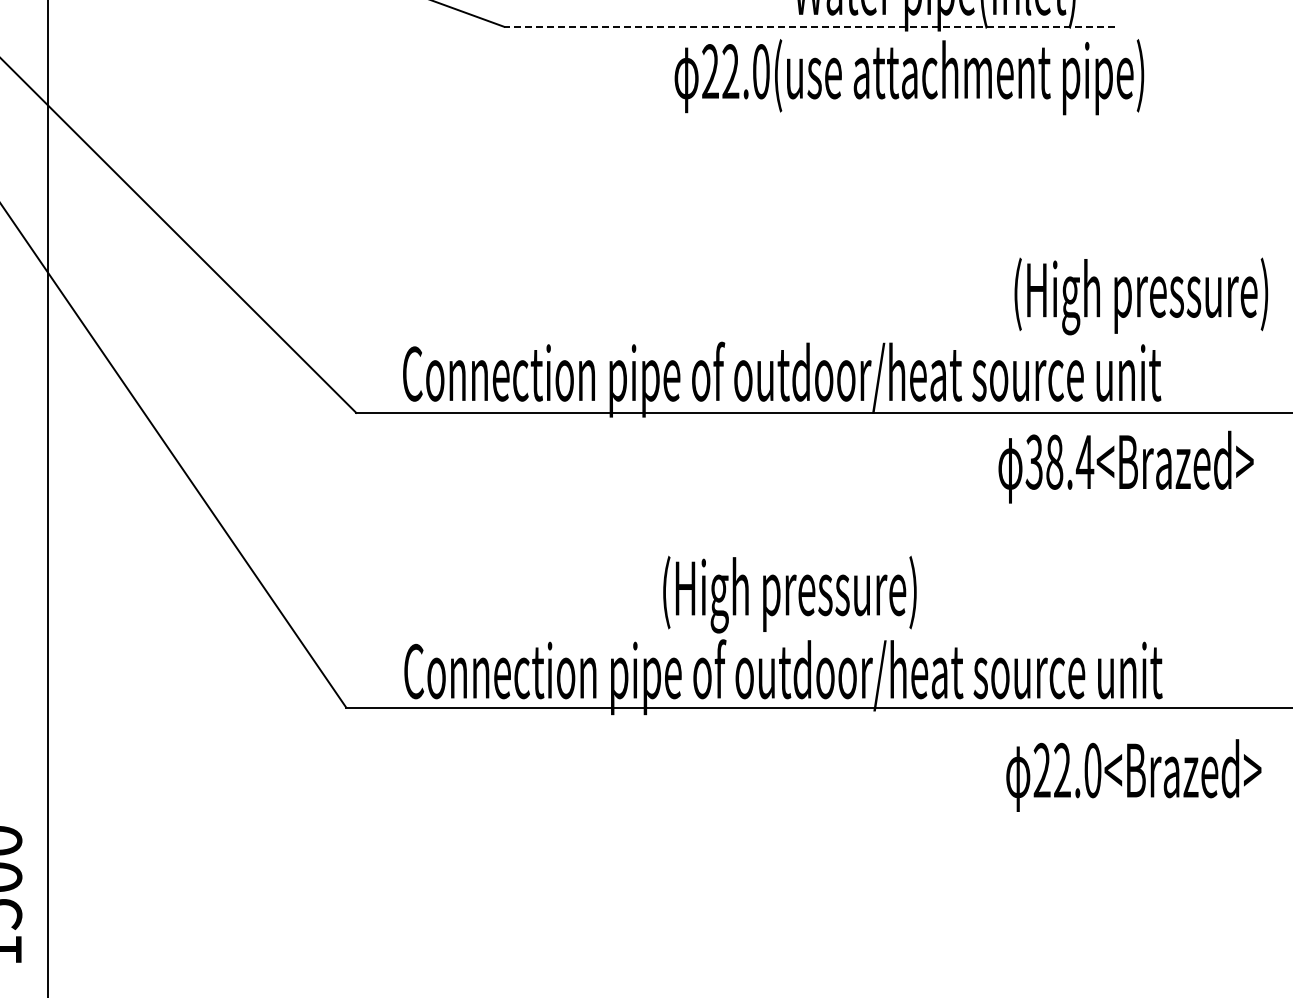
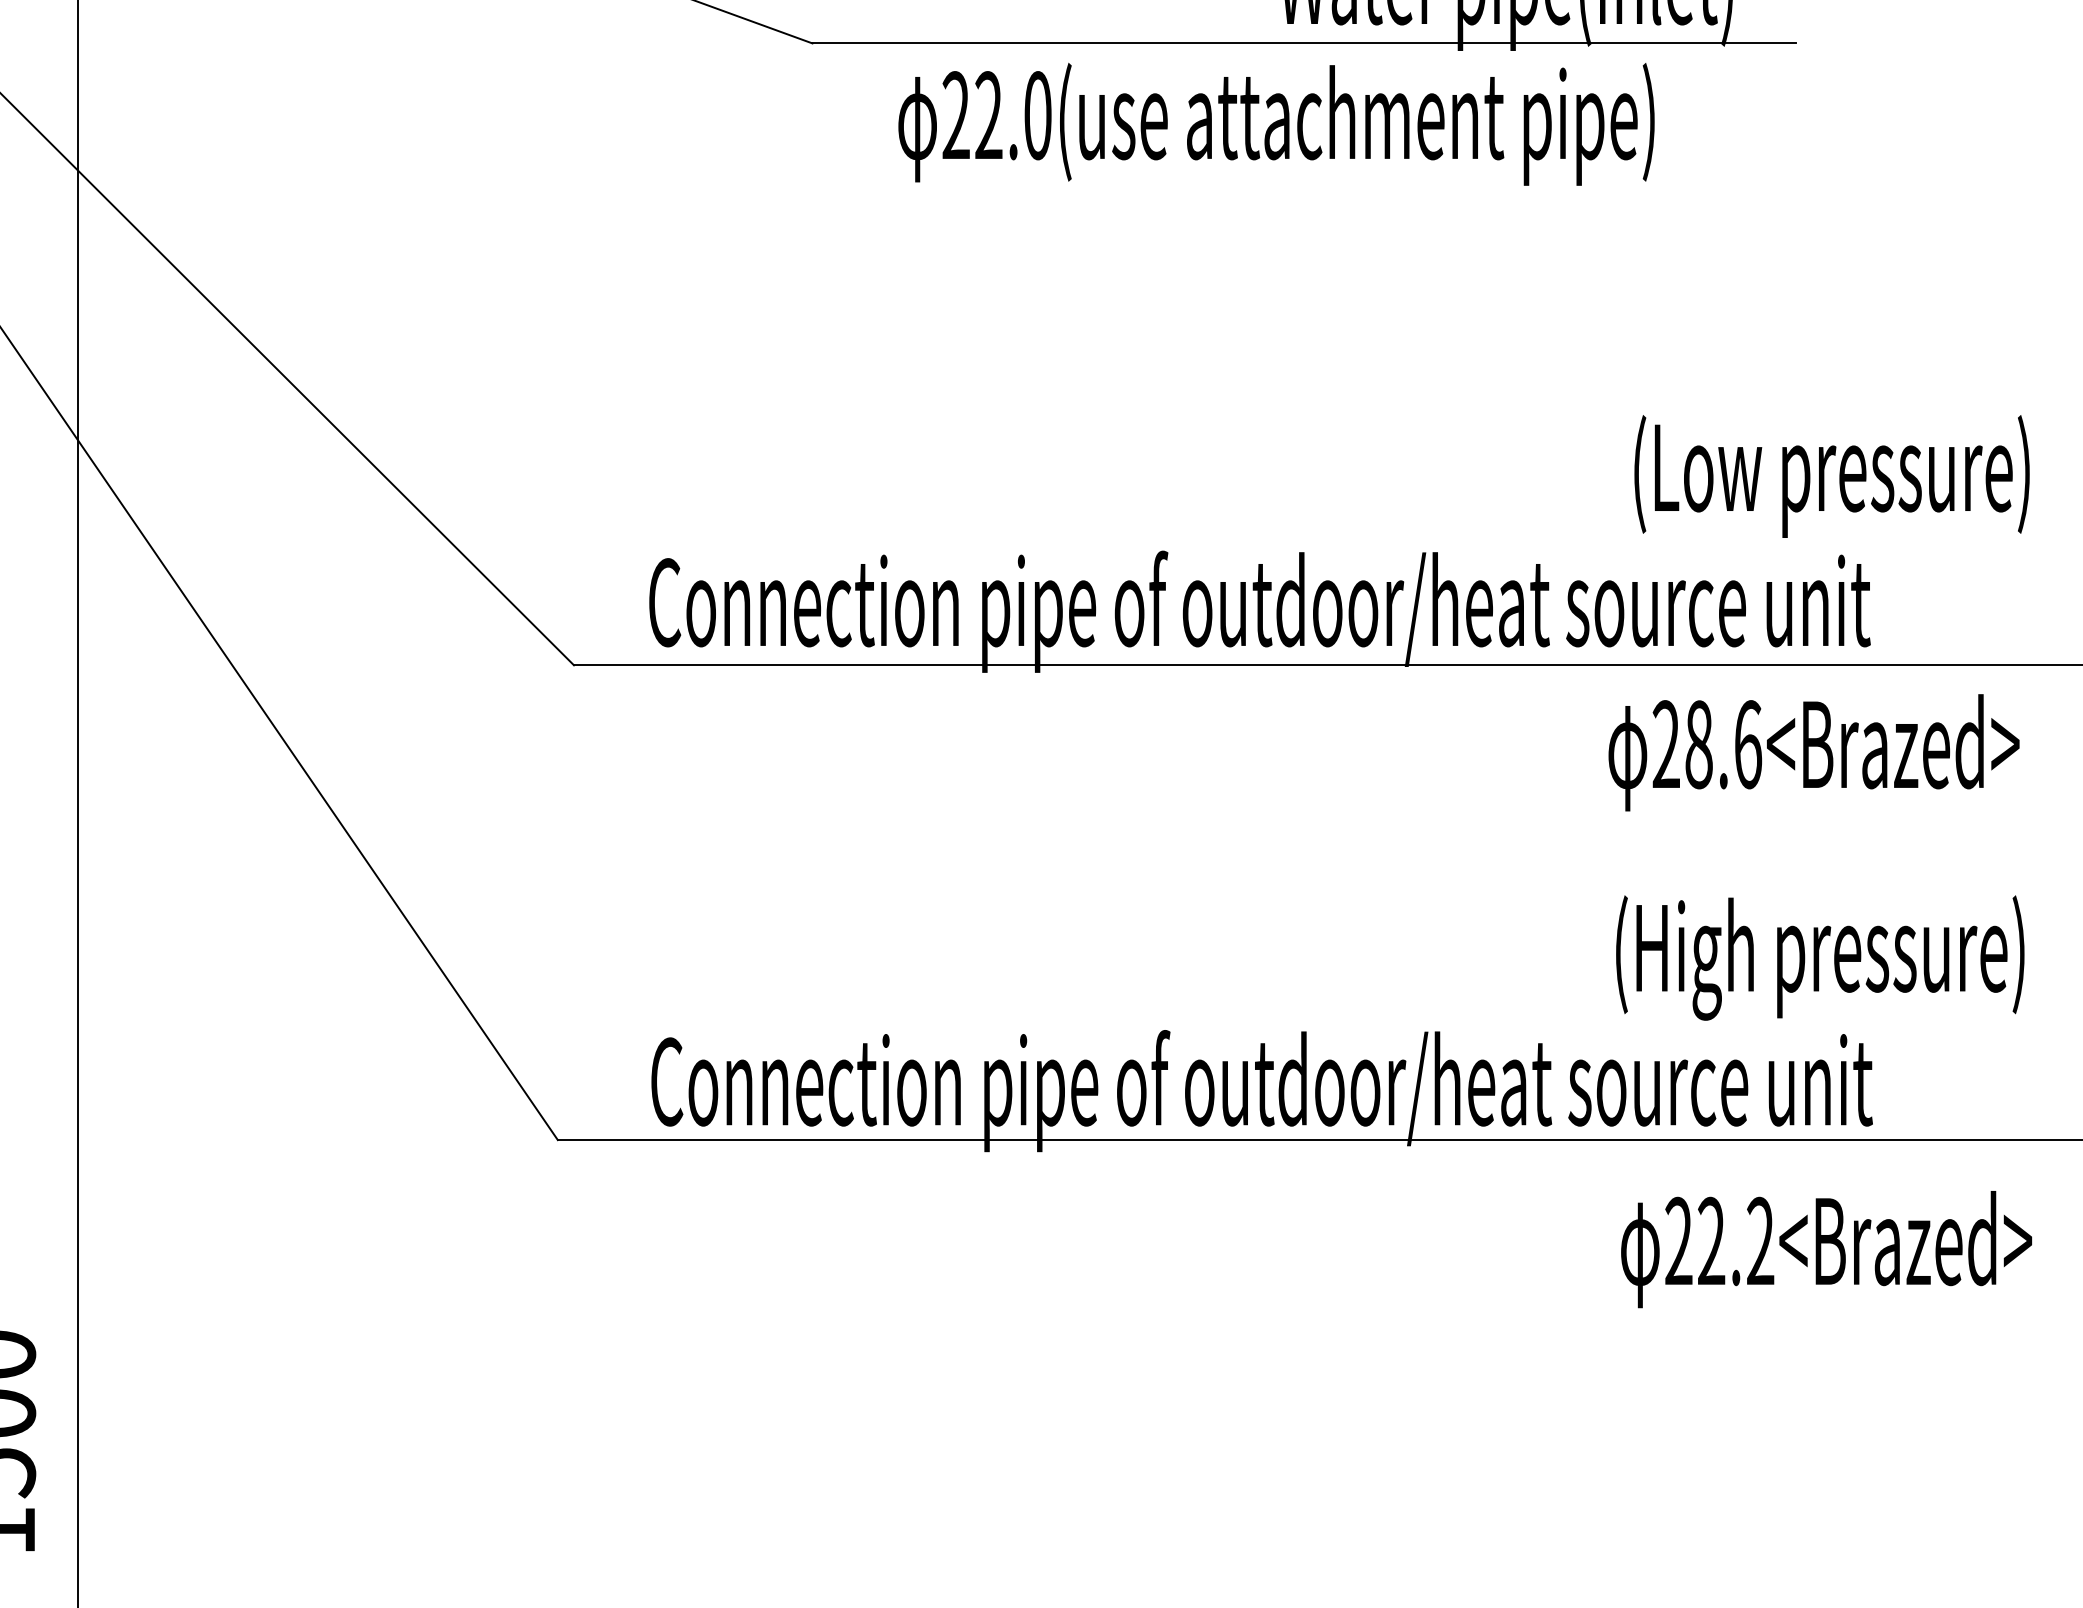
line: (809, 26) -> (1304, 42), dashed -> solid
text: (909, 77) -> (1276, 125), moved
text: (1149, 296) -> (1851, 477), (High pressure) -> (Low pressure)
text: (1059, 461) -> (1706, 743), 38.4<Brazed> -> 28.6<Brazed>
text: (789, 594) -> (1819, 957), moved
text: (1092, 770) -> (1759, 1241), 22.0<Brazed> -> 22.2<Brazed>

